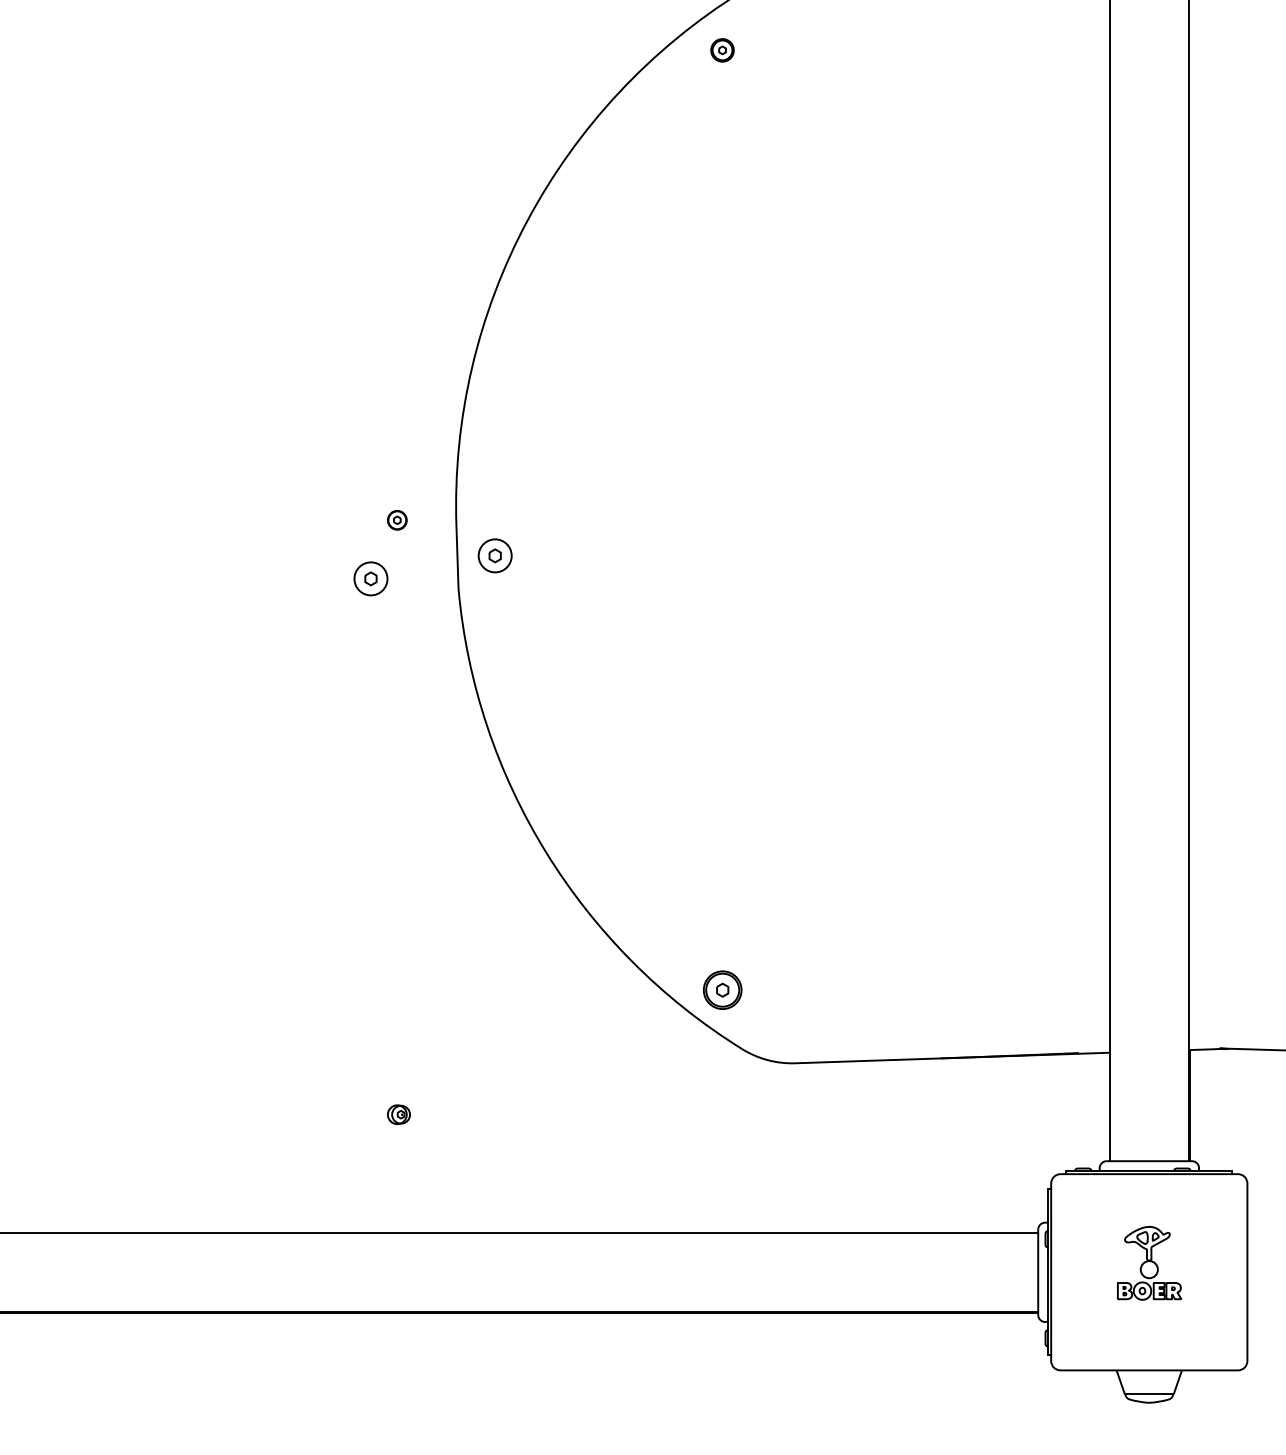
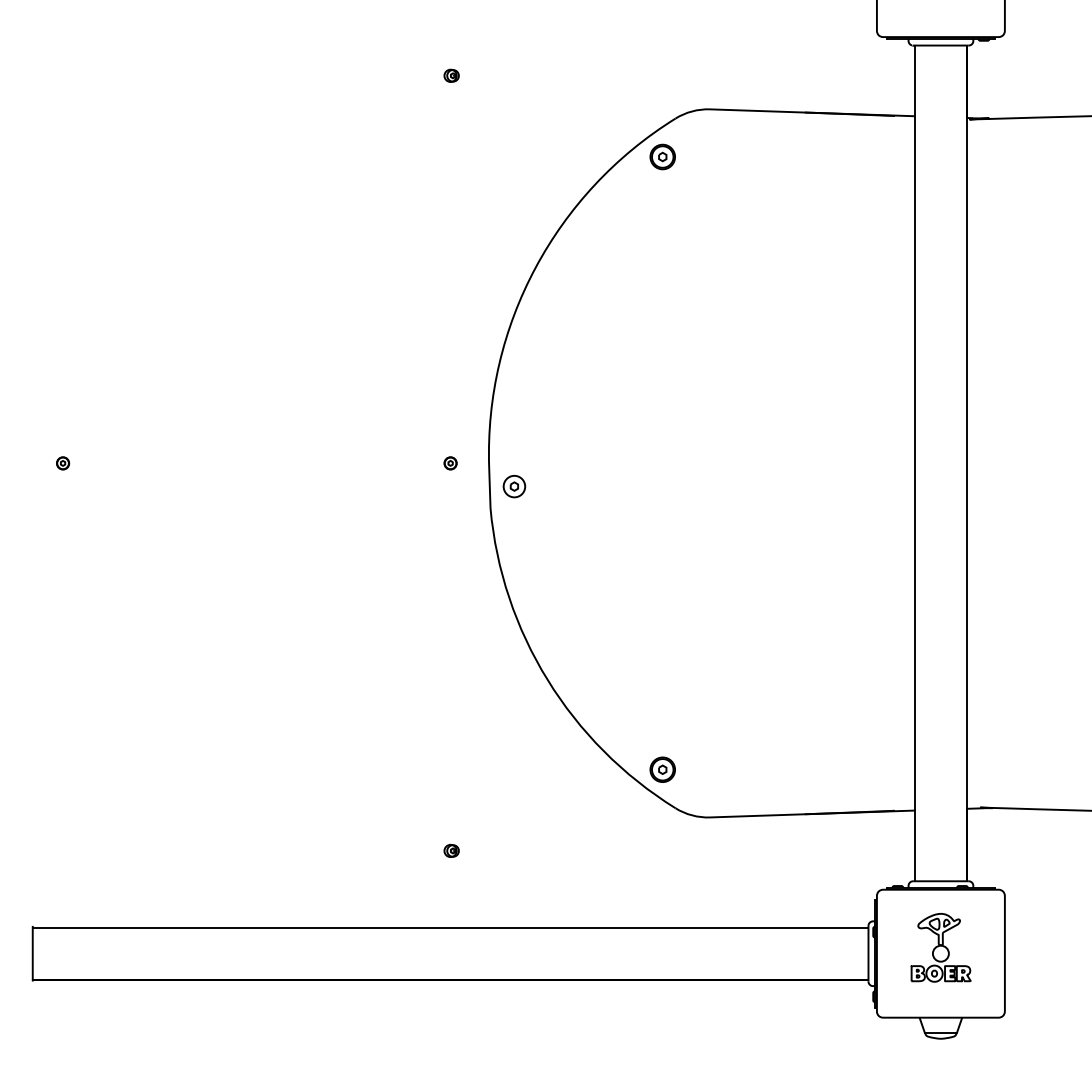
part: (722, 49) -> (662, 156), size x1.67
part: (371, 578) -> (433, 501), removed
part: (1148, 1262) -> (940, 947), size x1.43

